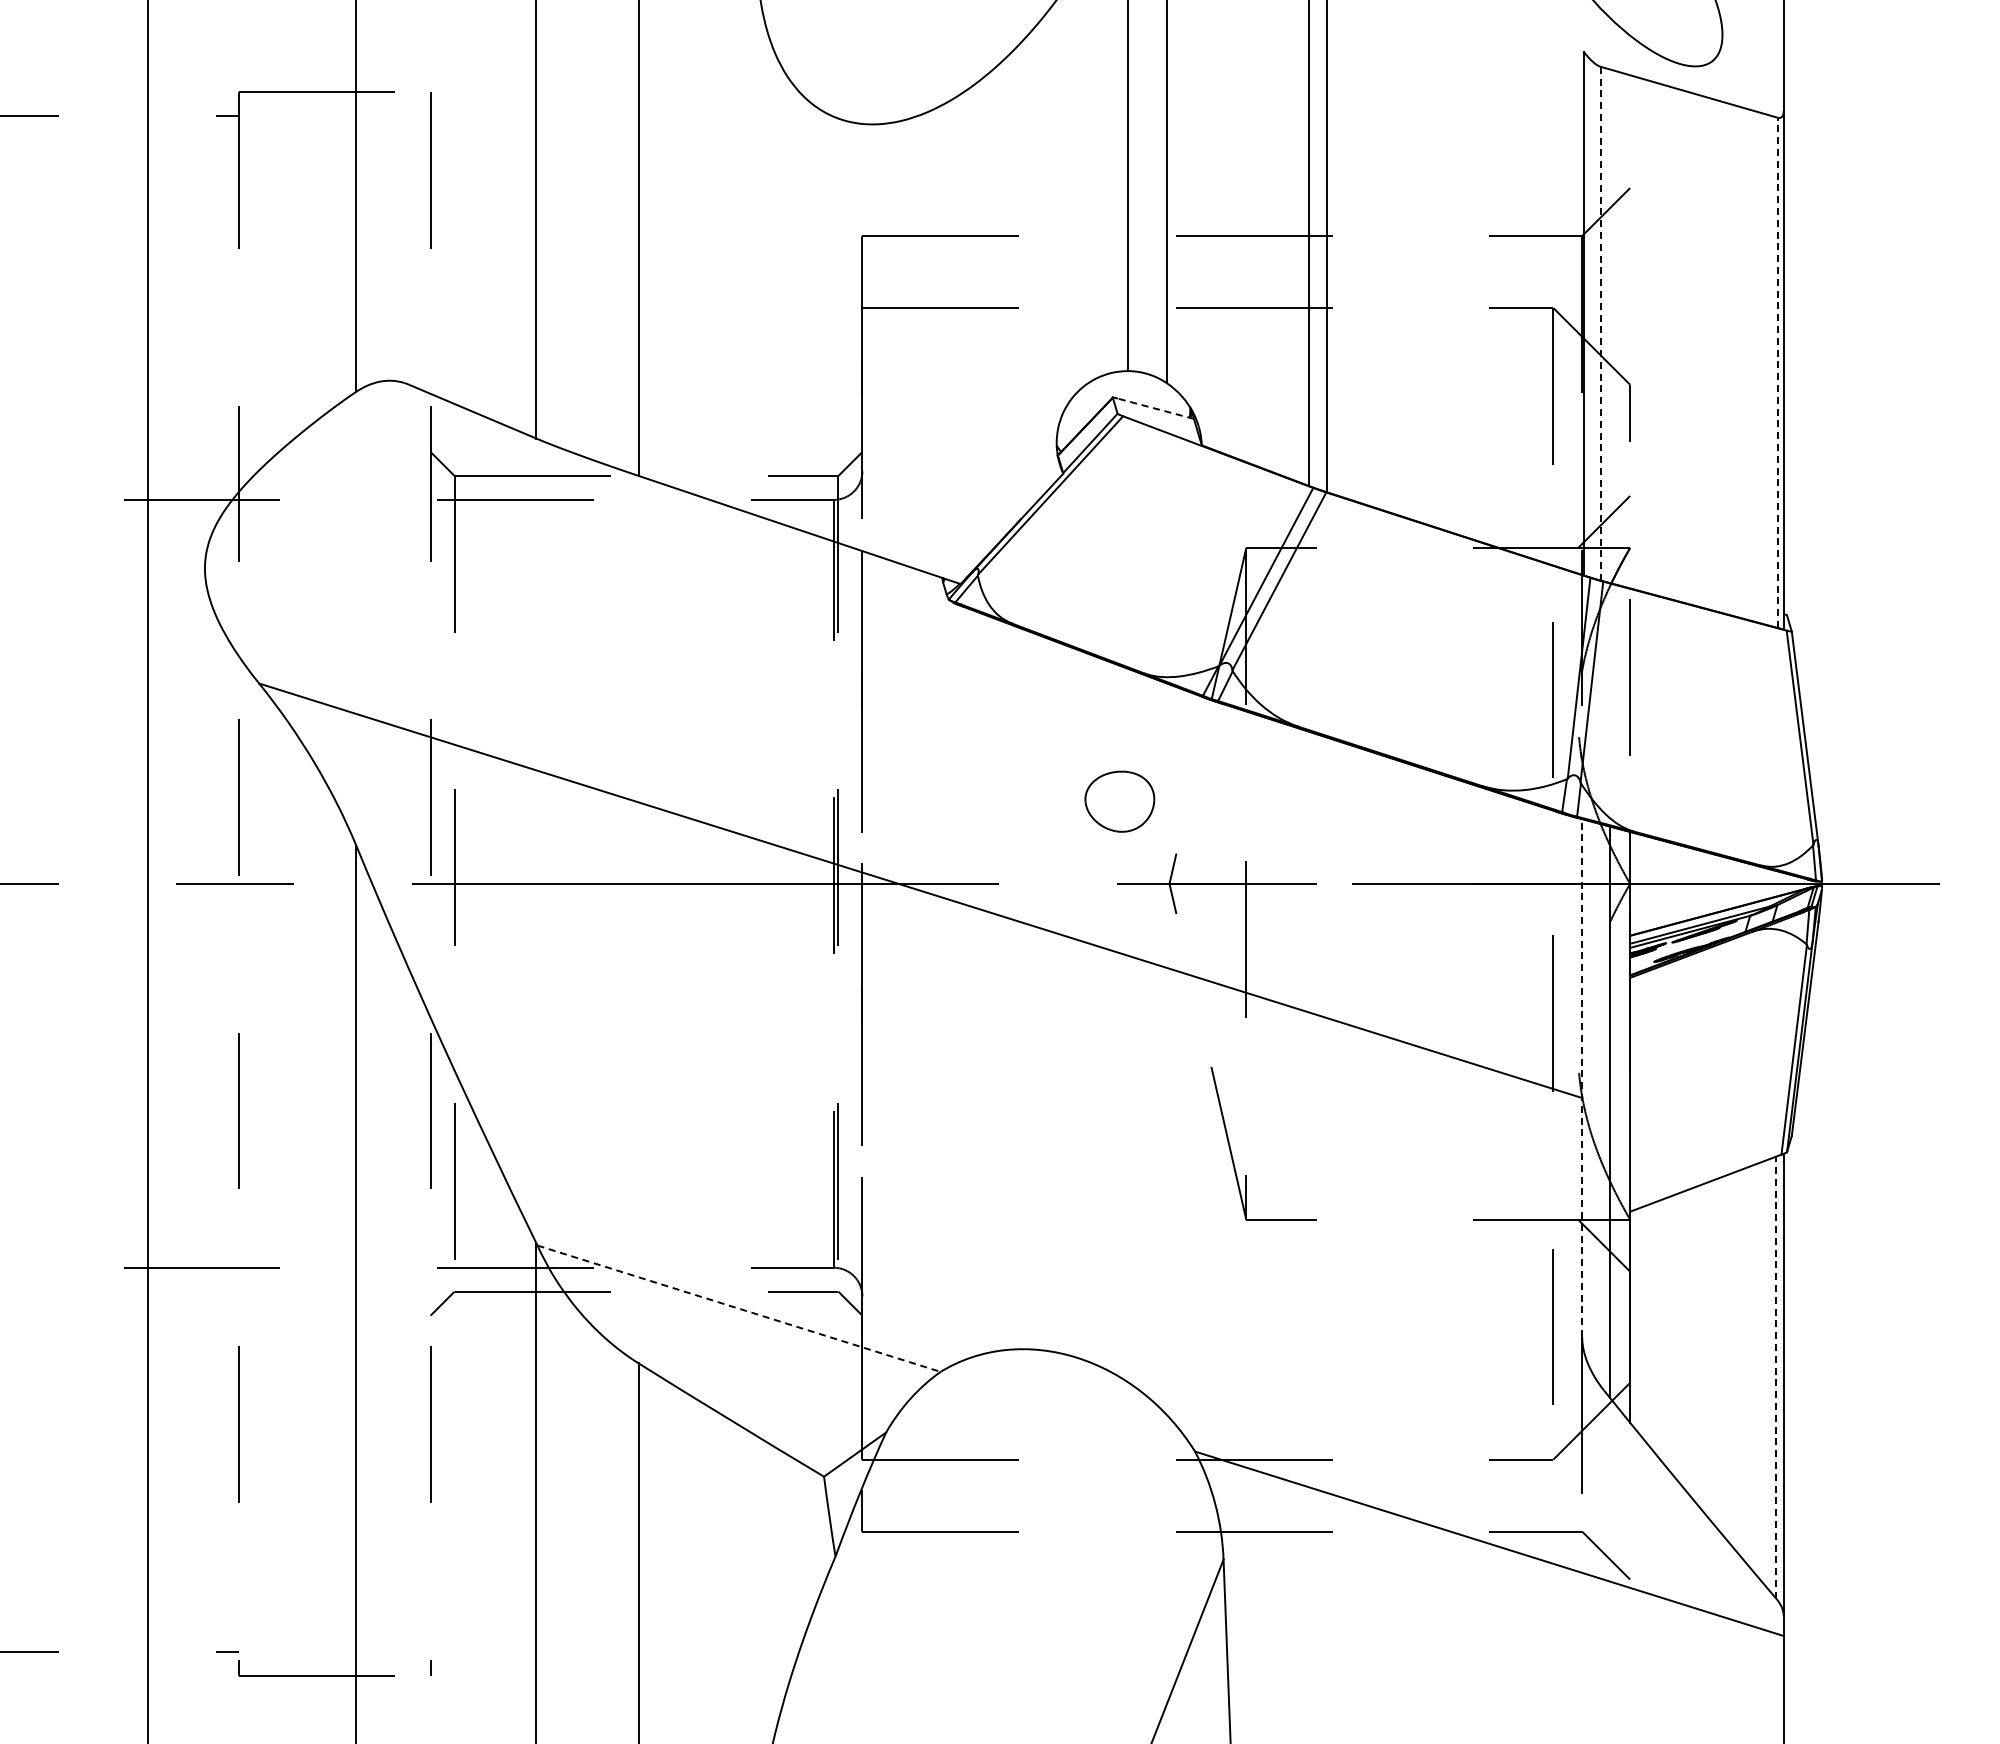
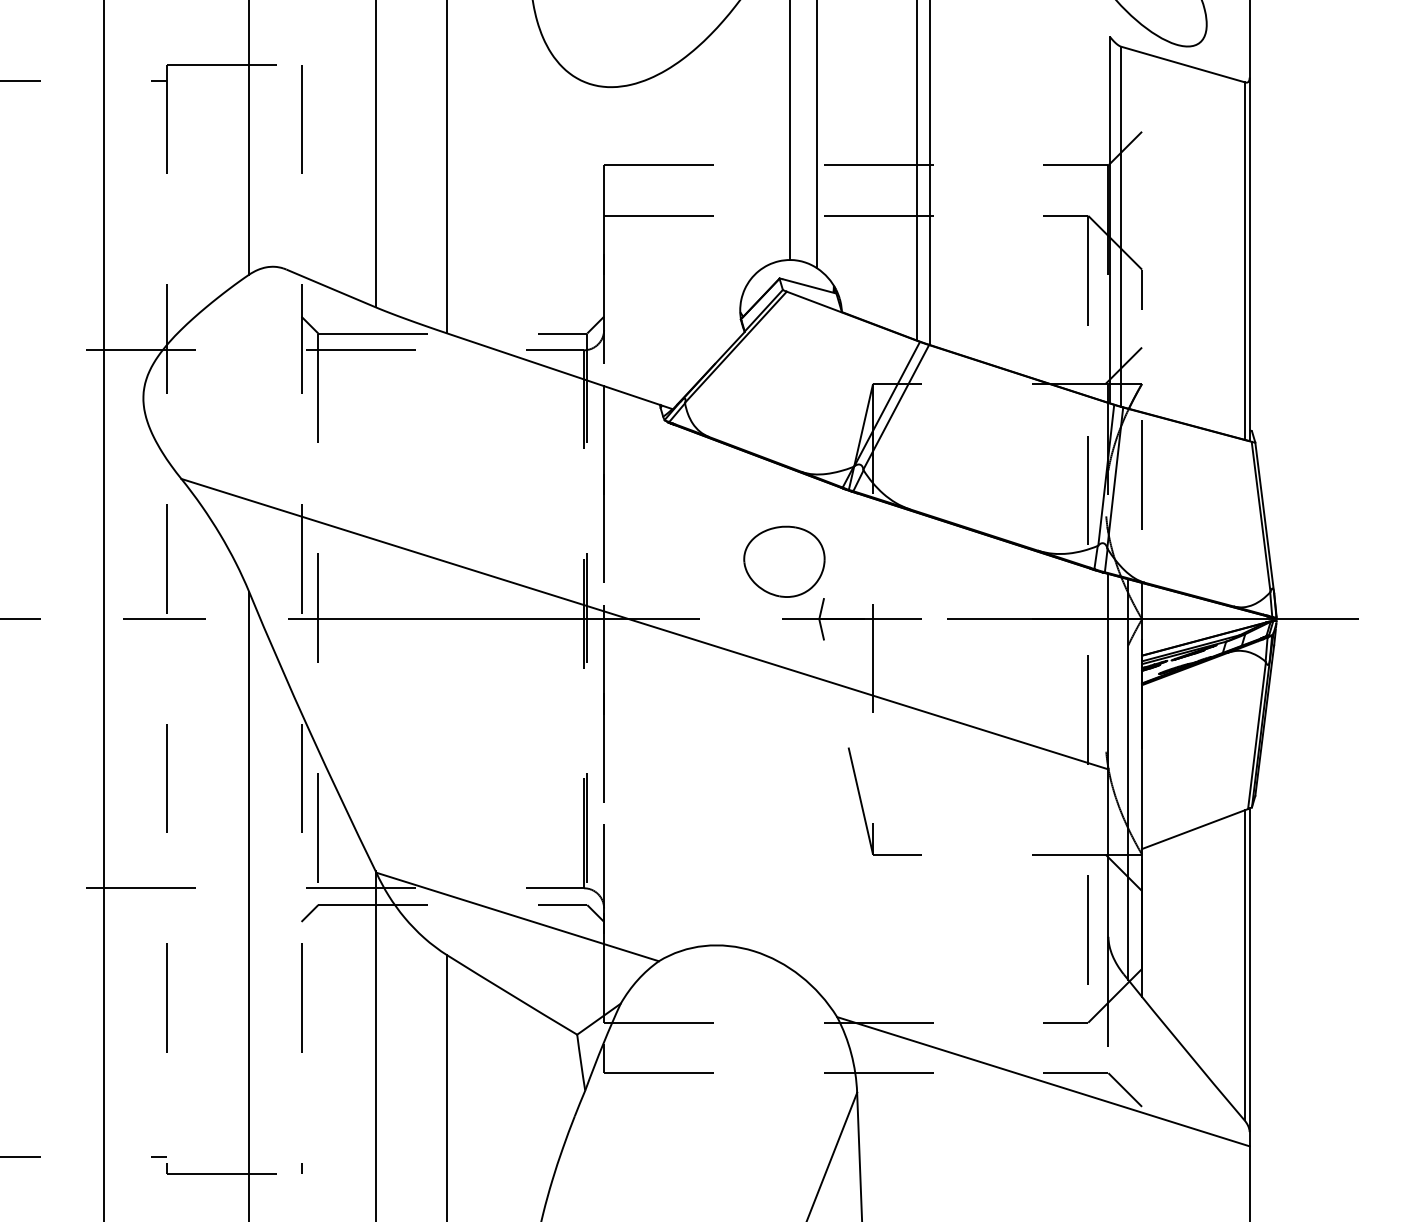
line: (1600, 323) -> (1121, 226), dashed -> solid
line: (1777, 372) -> (1245, 261), dashed -> solid
line: (1155, 408) -> (809, 286), dashed -> solid
part: (1119, 801) -> (784, 561), size x1.67
line: (1582, 1078) -> (1108, 755), dashed -> solid
line: (739, 1308) -> (517, 916), dashed -> solid
line: (1776, 1377) -> (1244, 965), dashed -> solid

